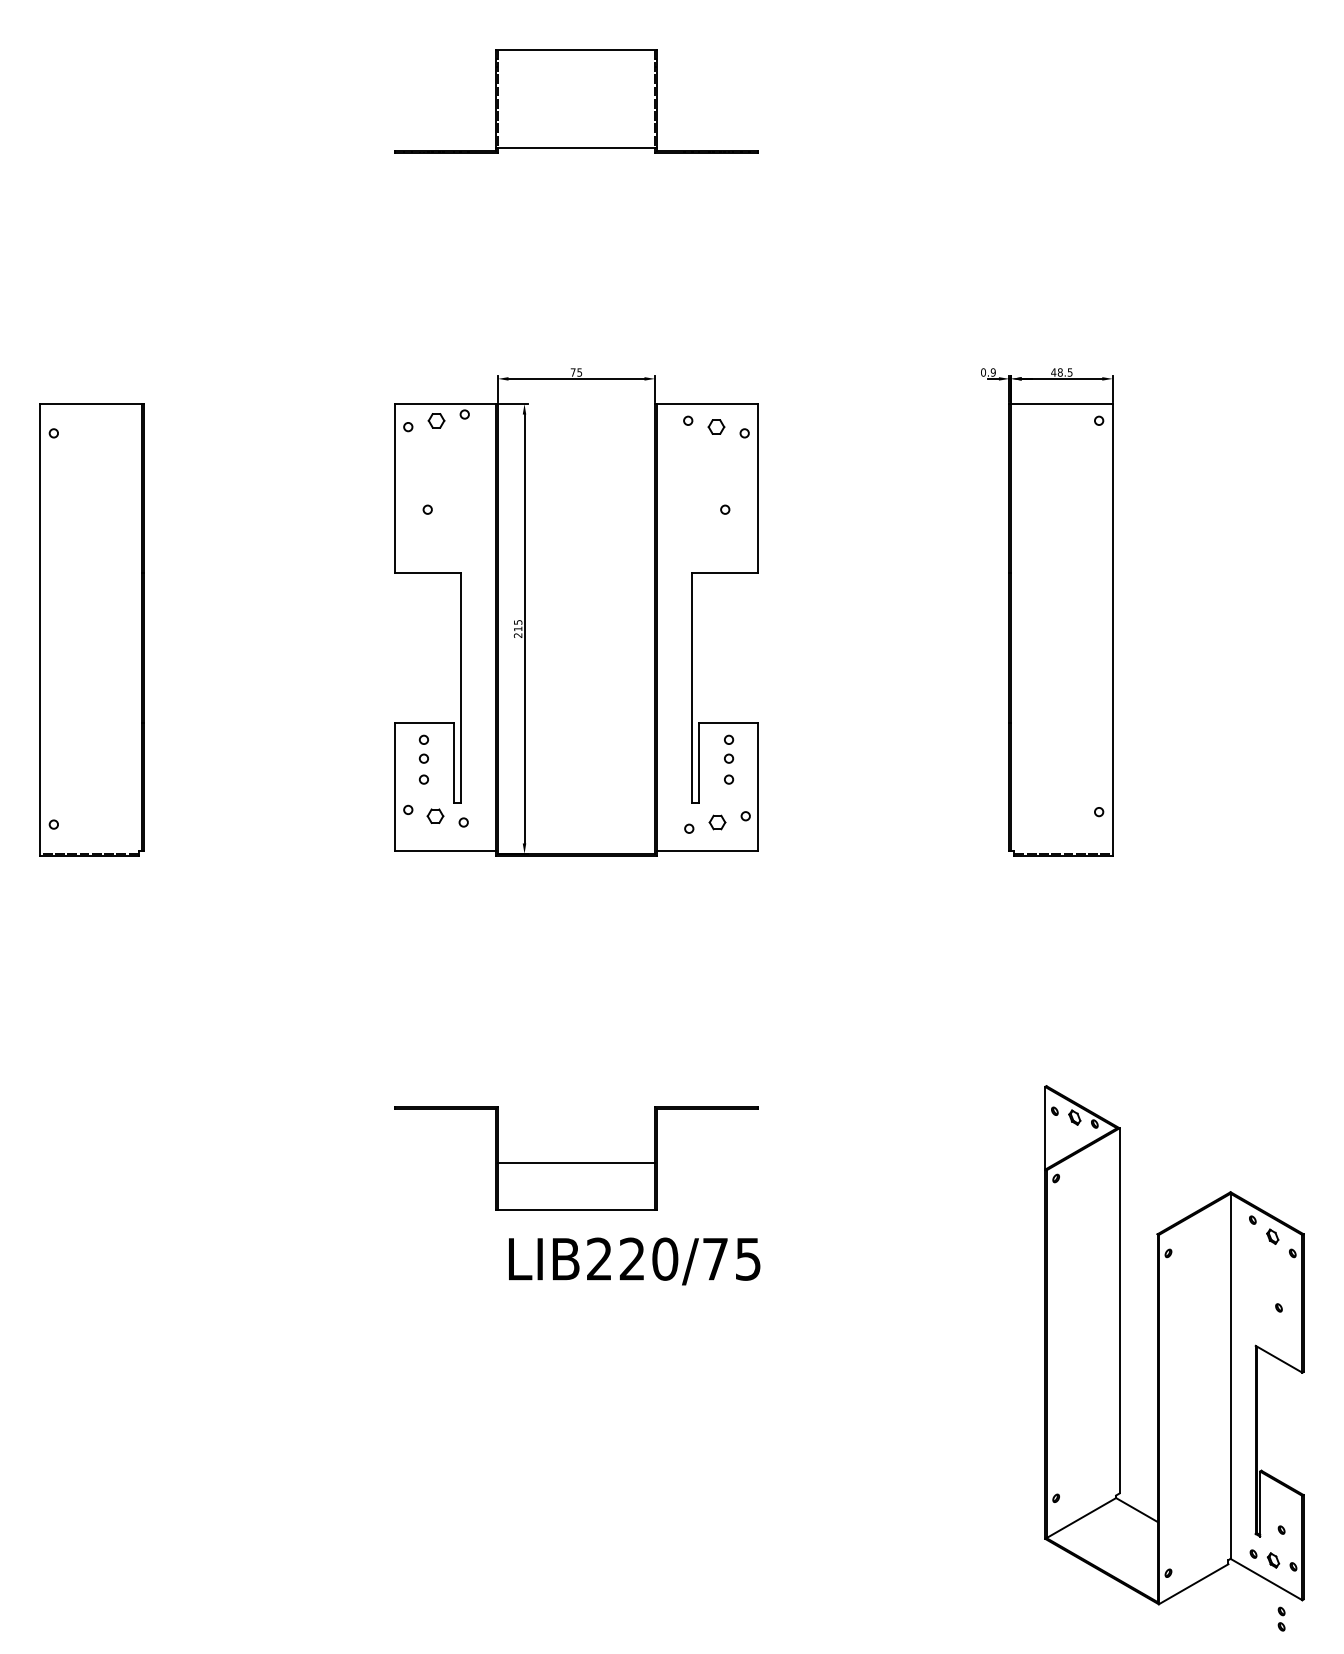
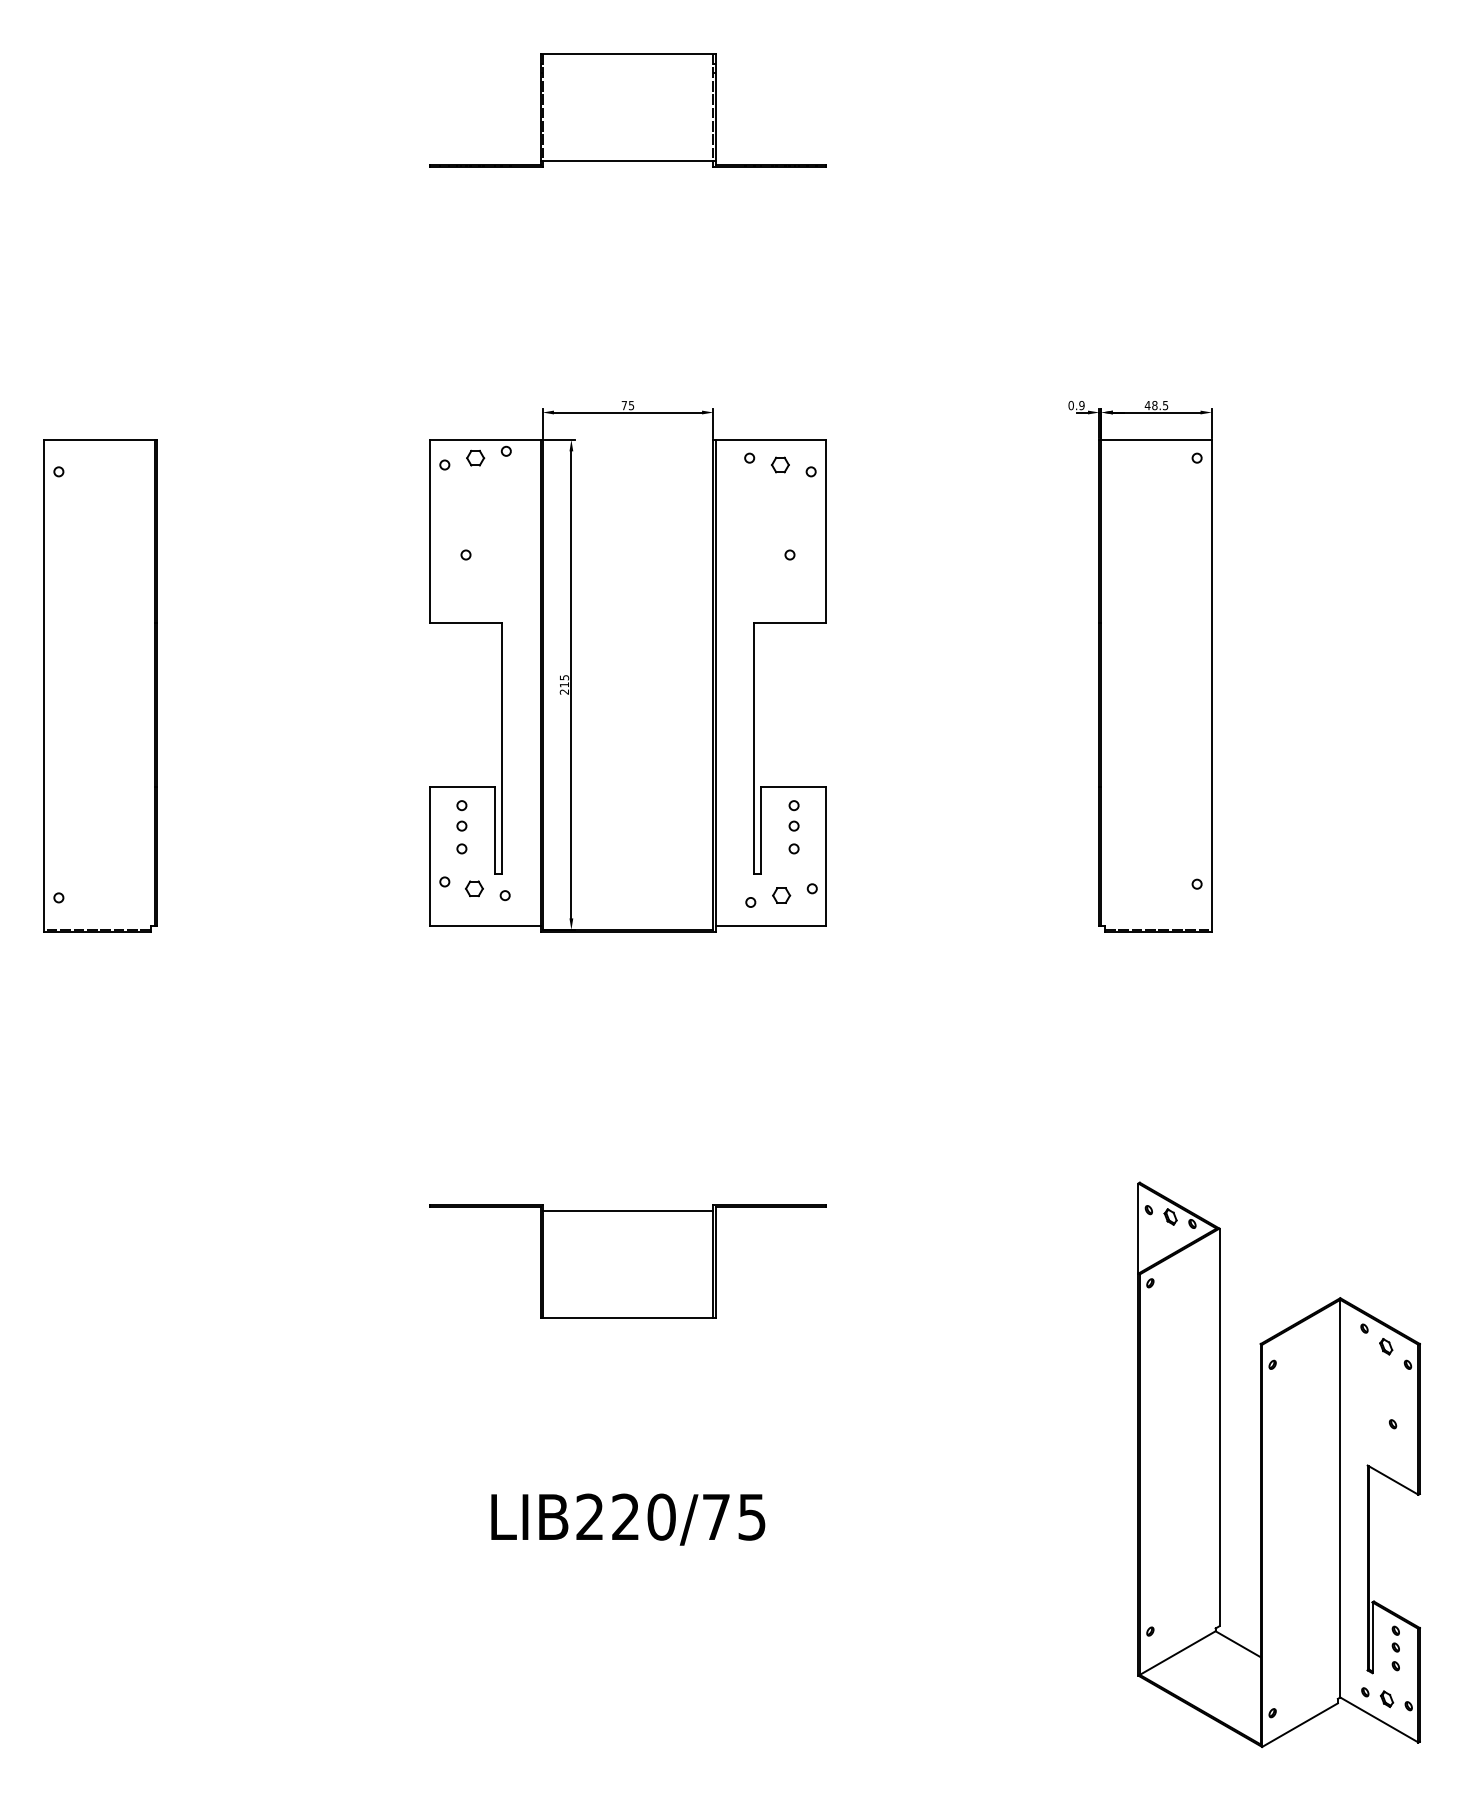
line: (576, 1163) -> (627, 1210), moved
text: (634, 1261) -> (628, 1519), moved
part: (1281, 1618) -> (1395, 1638), moved

